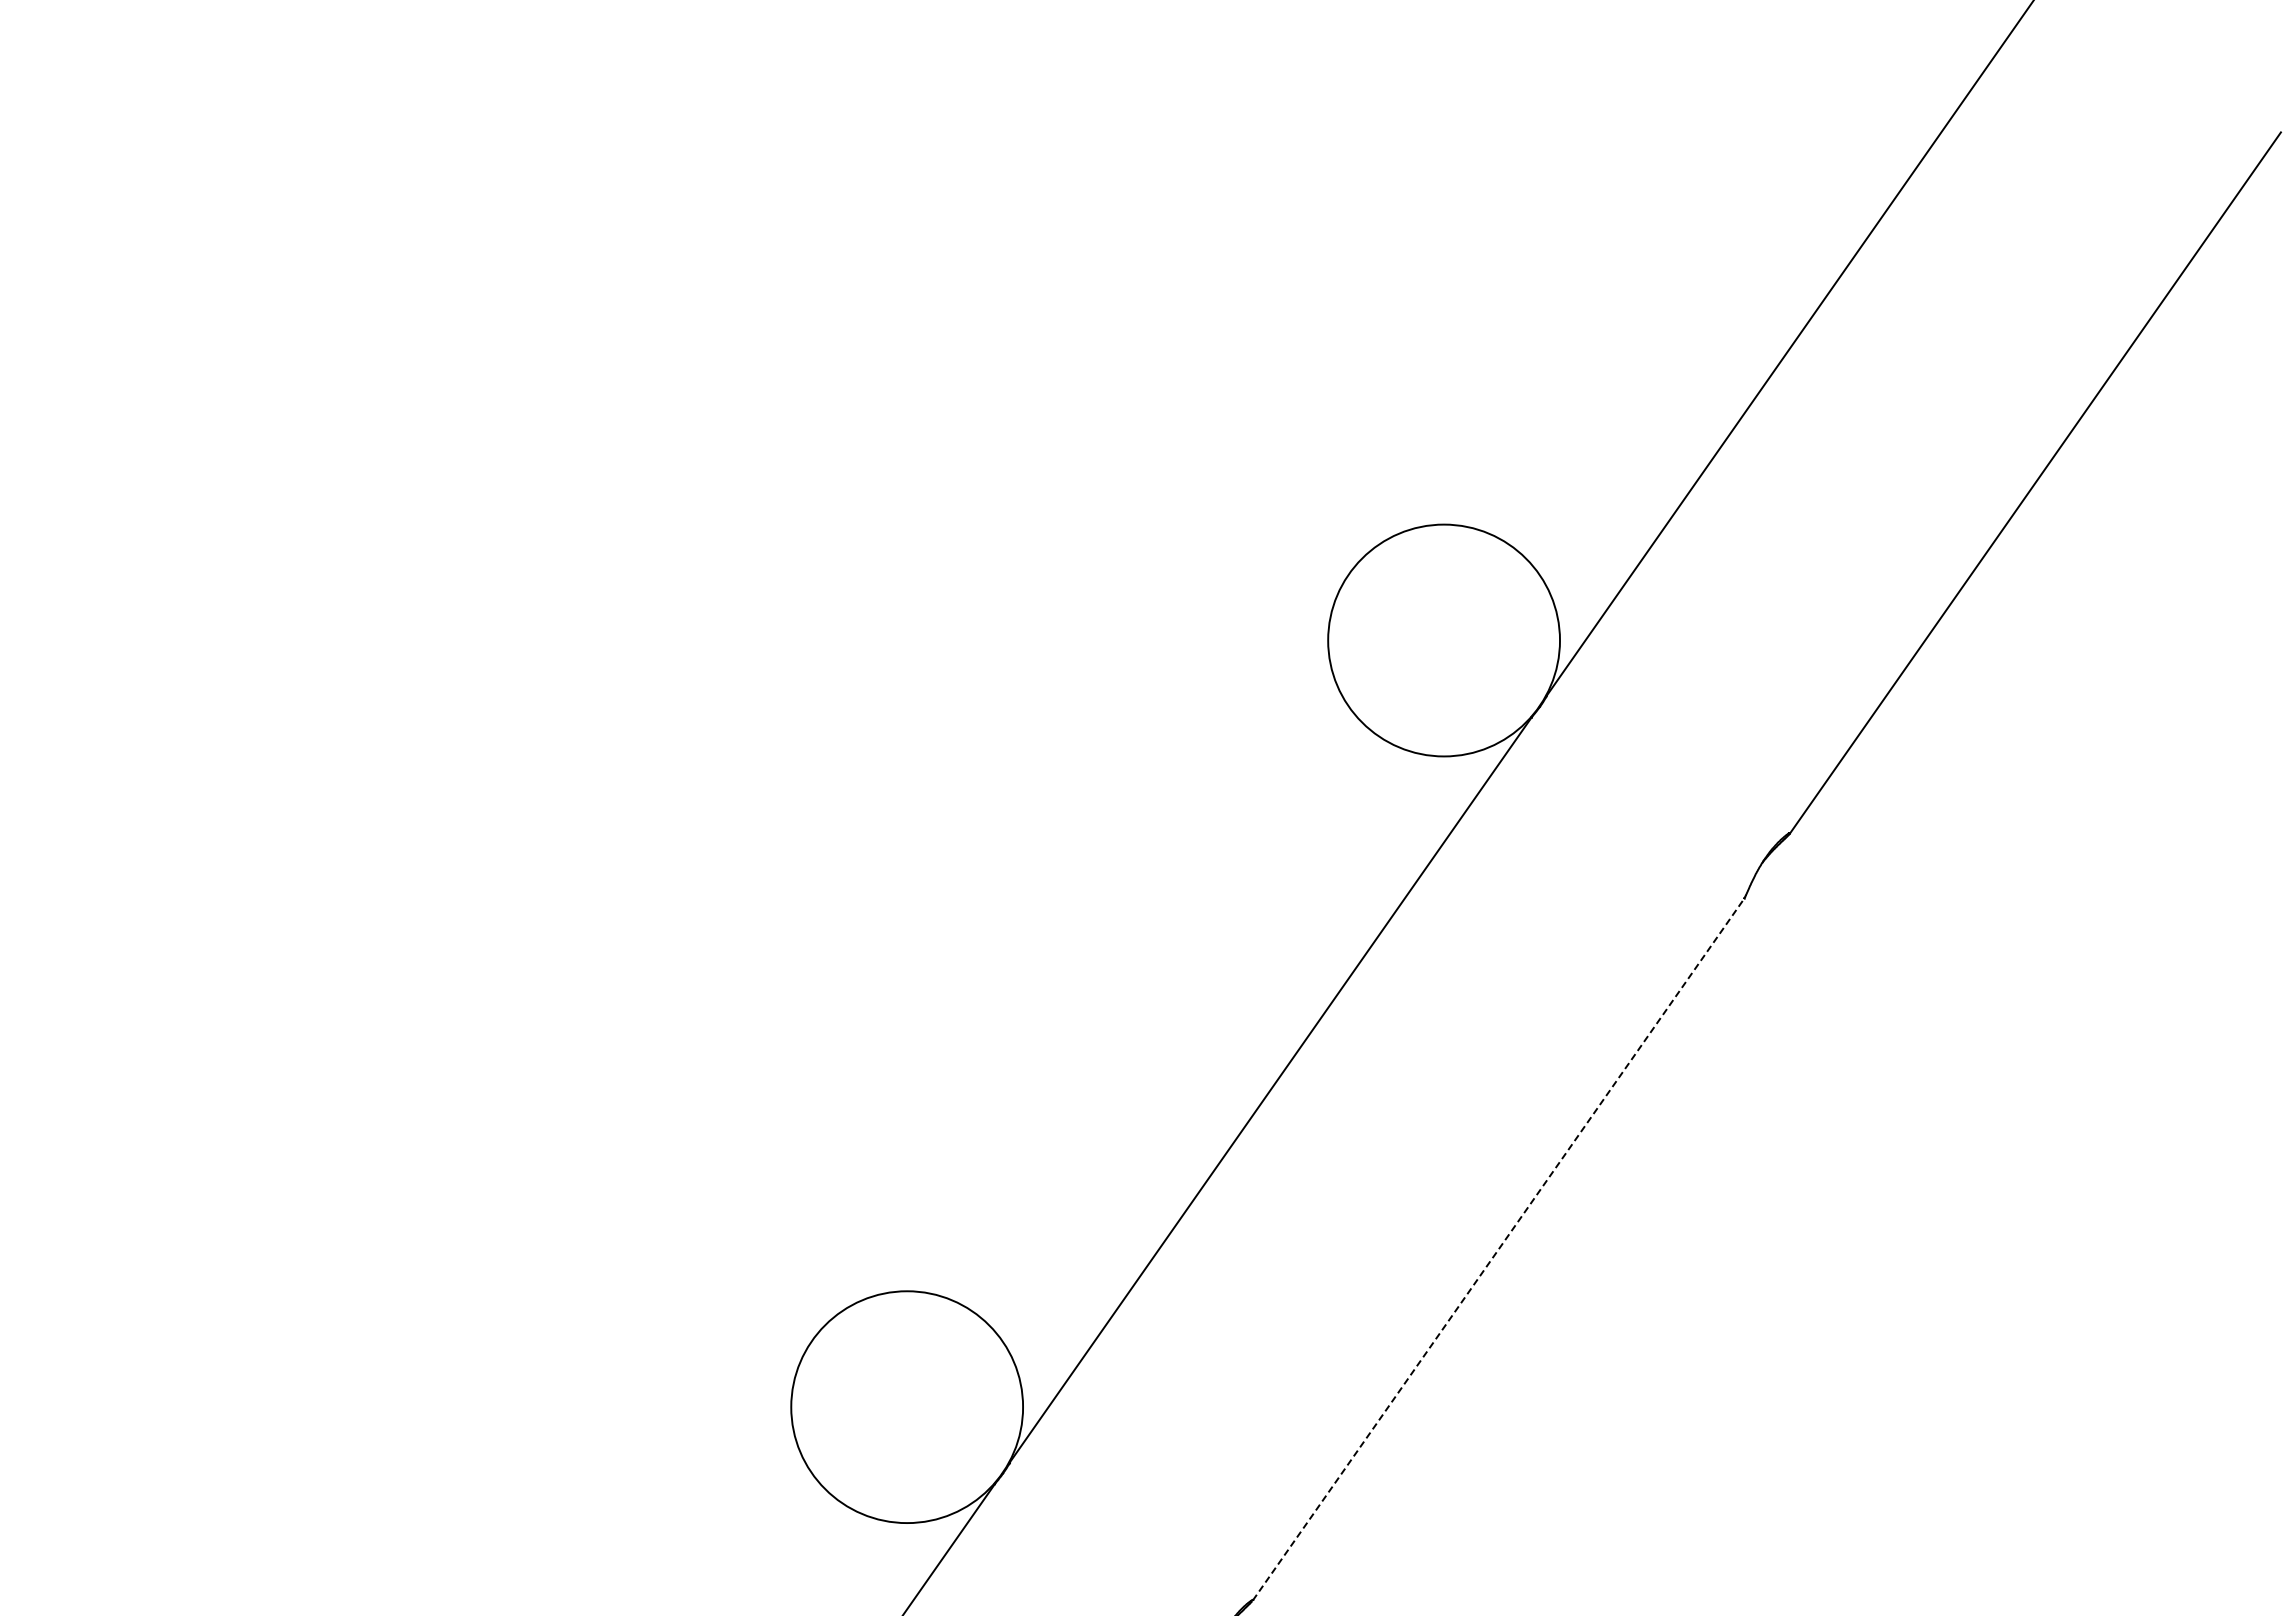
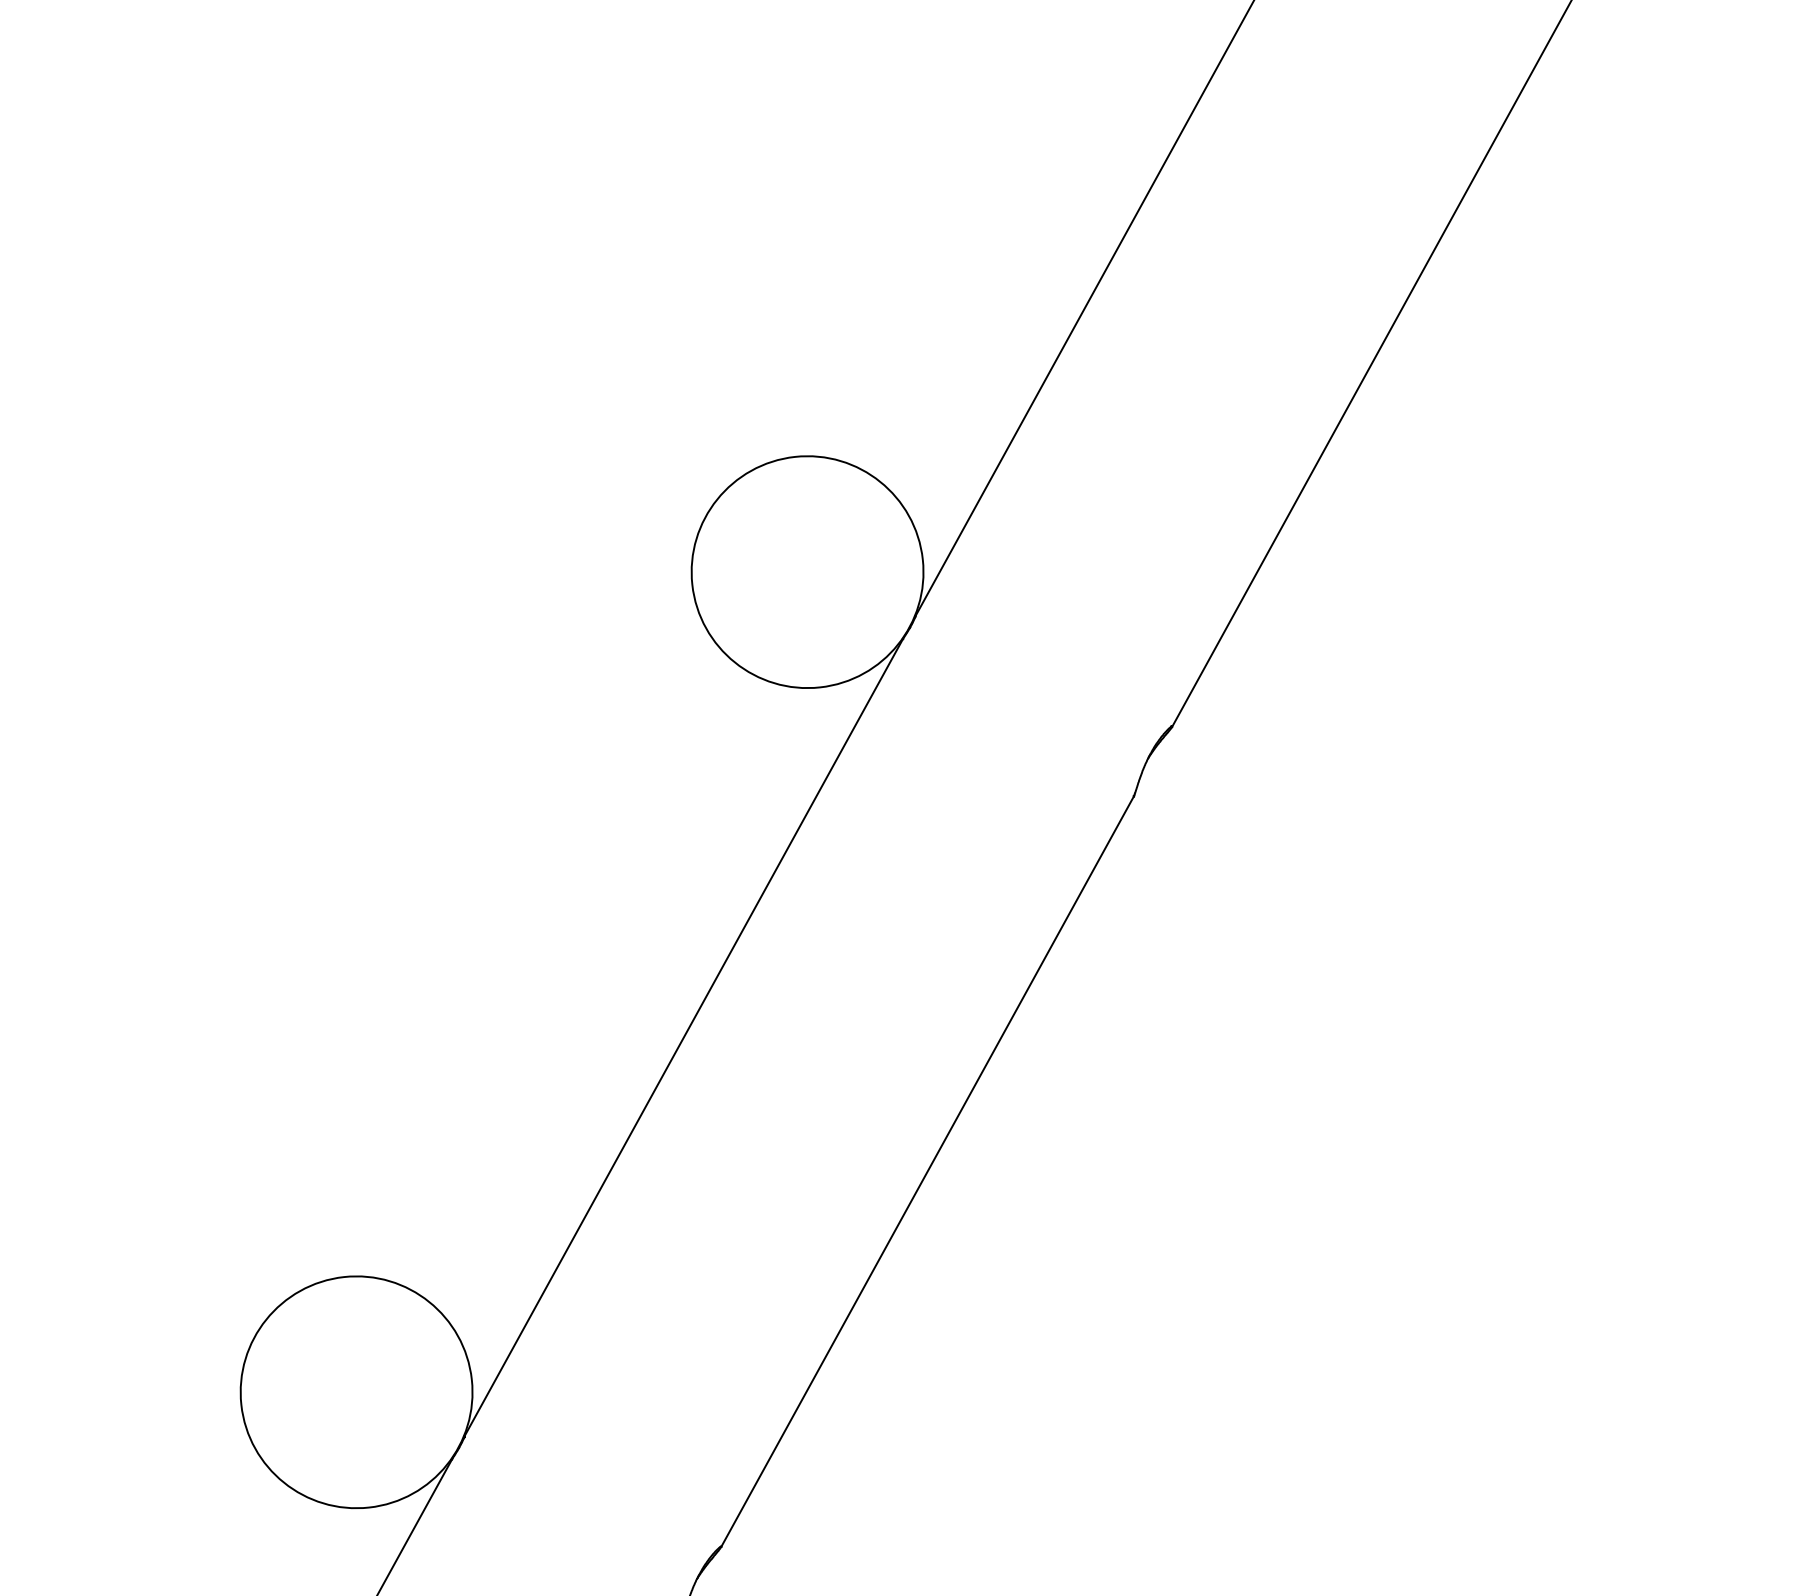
line: (1498, 1249) -> (927, 1171), dashed -> solid

